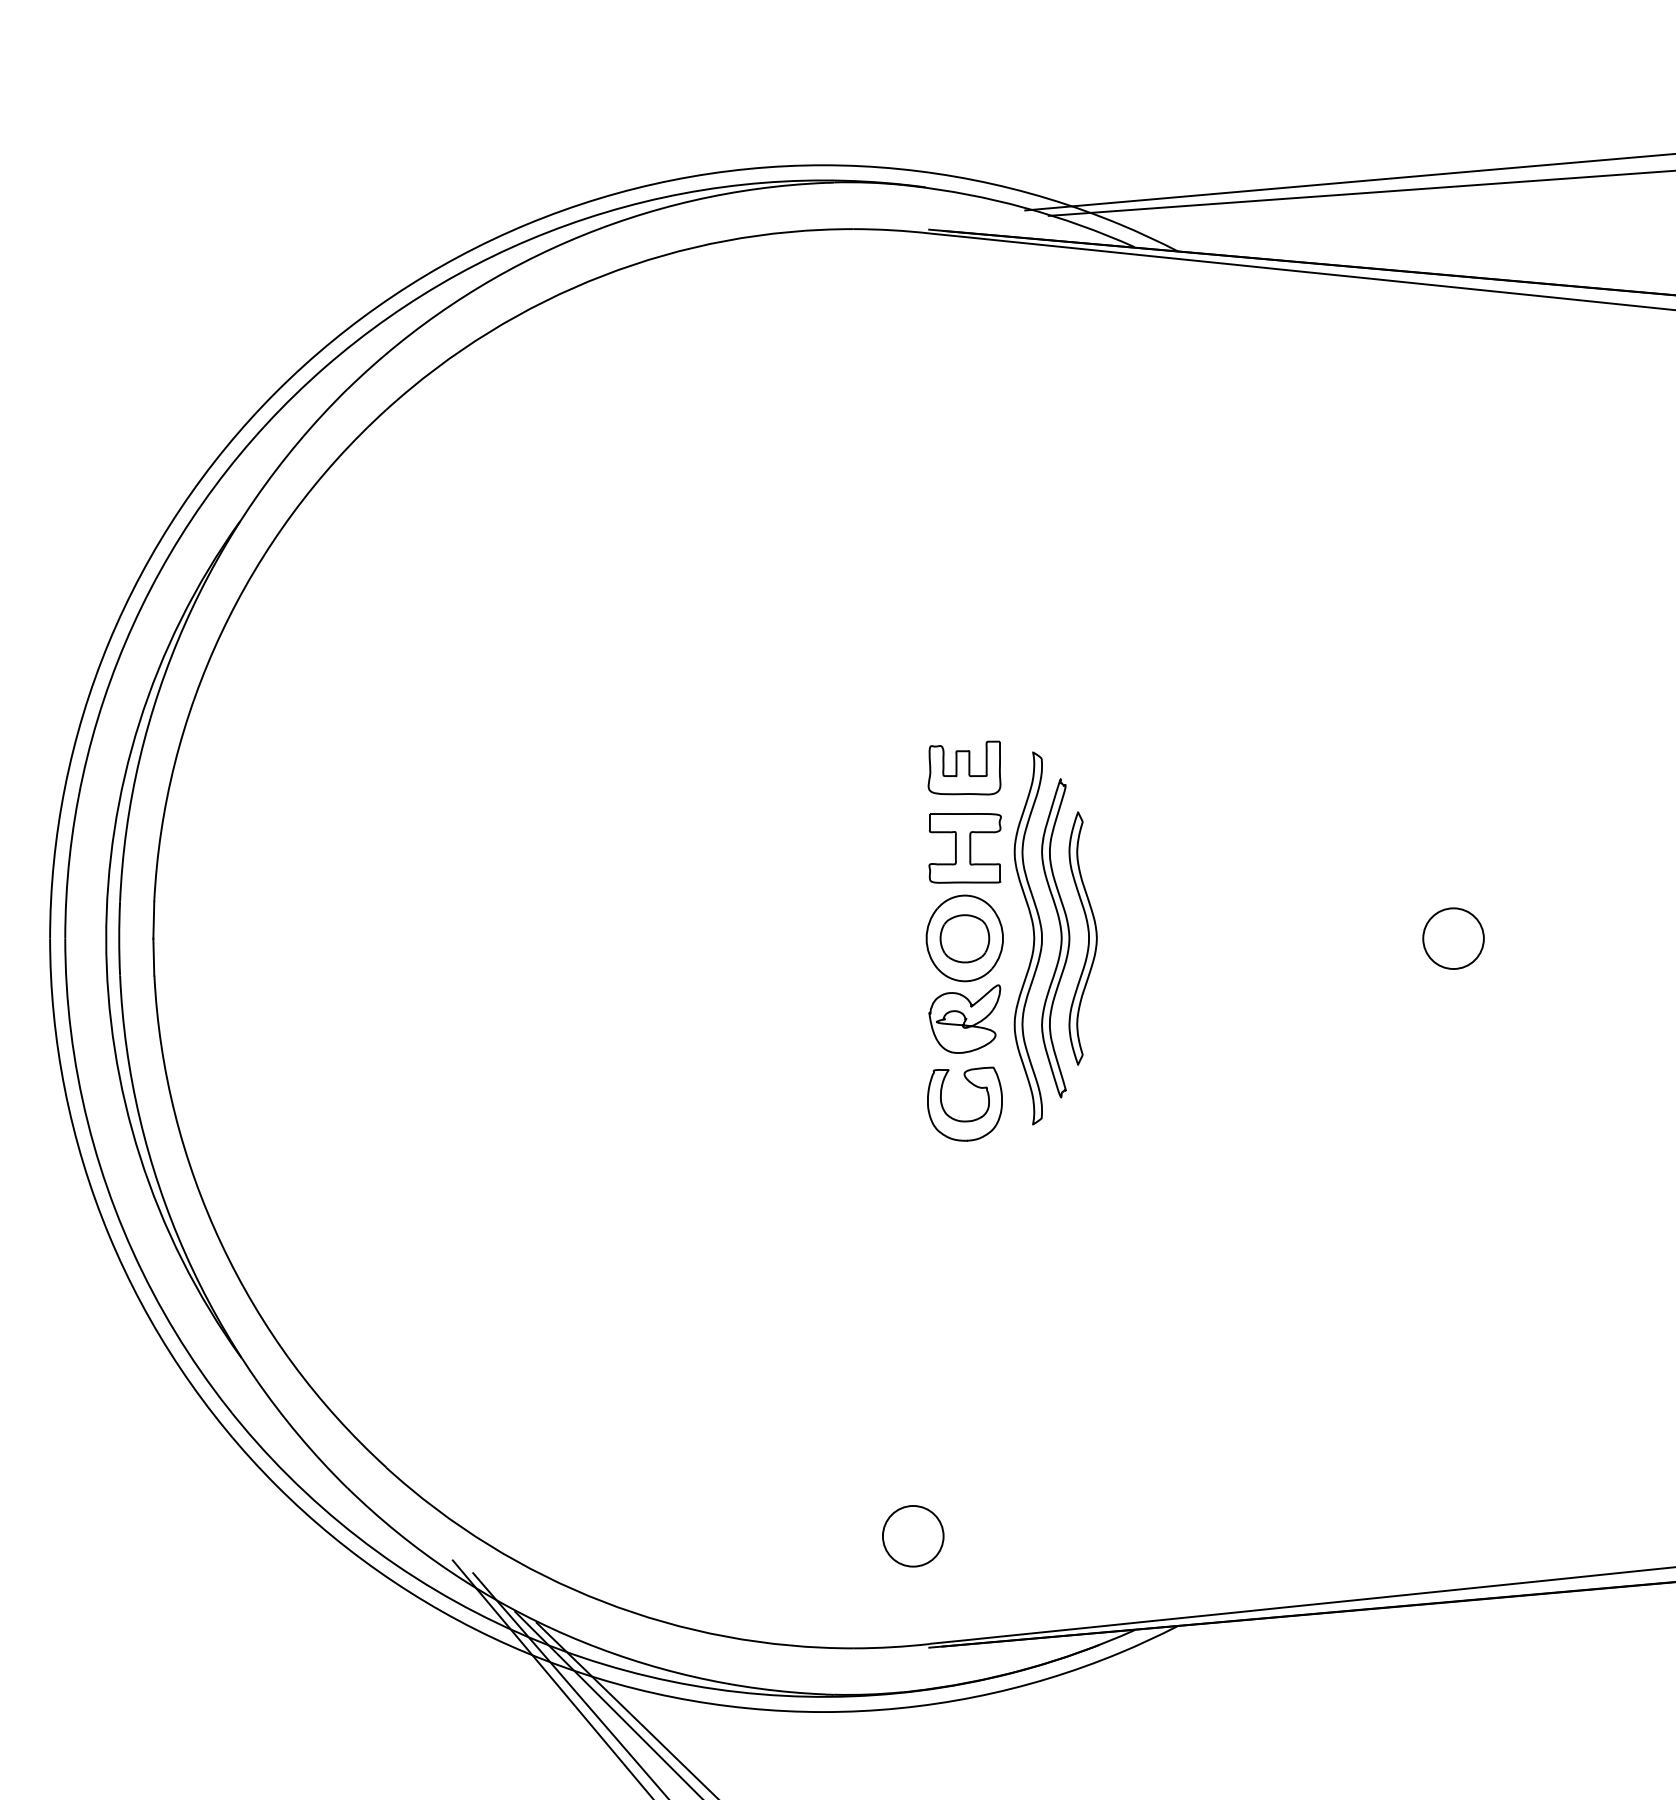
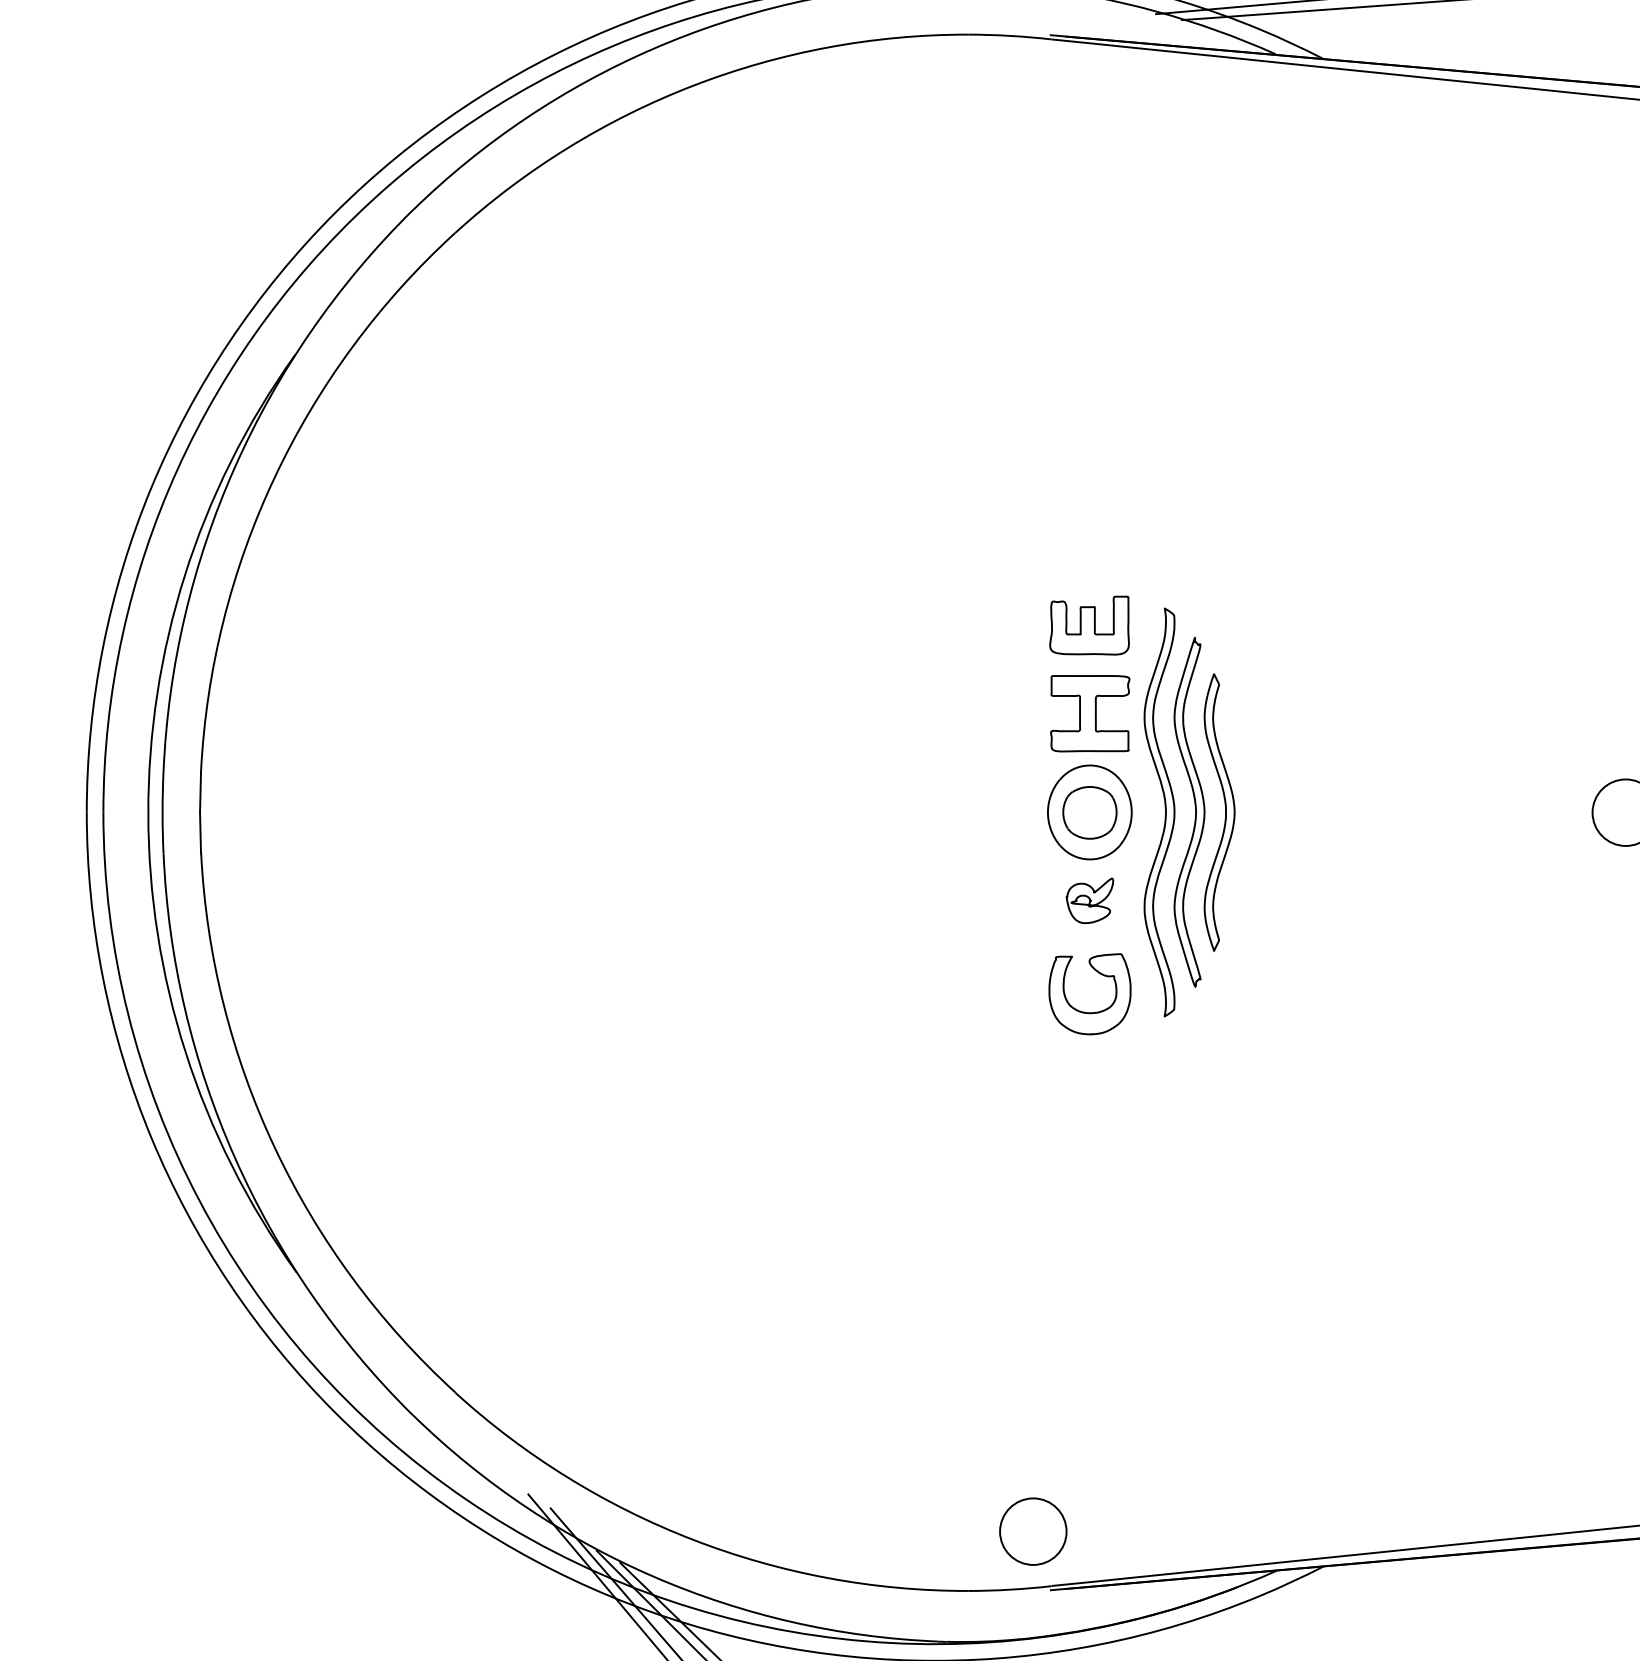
part: (964, 1018) -> (1089, 900), size x0.6
circle: (913, 1536) -> (1033, 1531), moved

